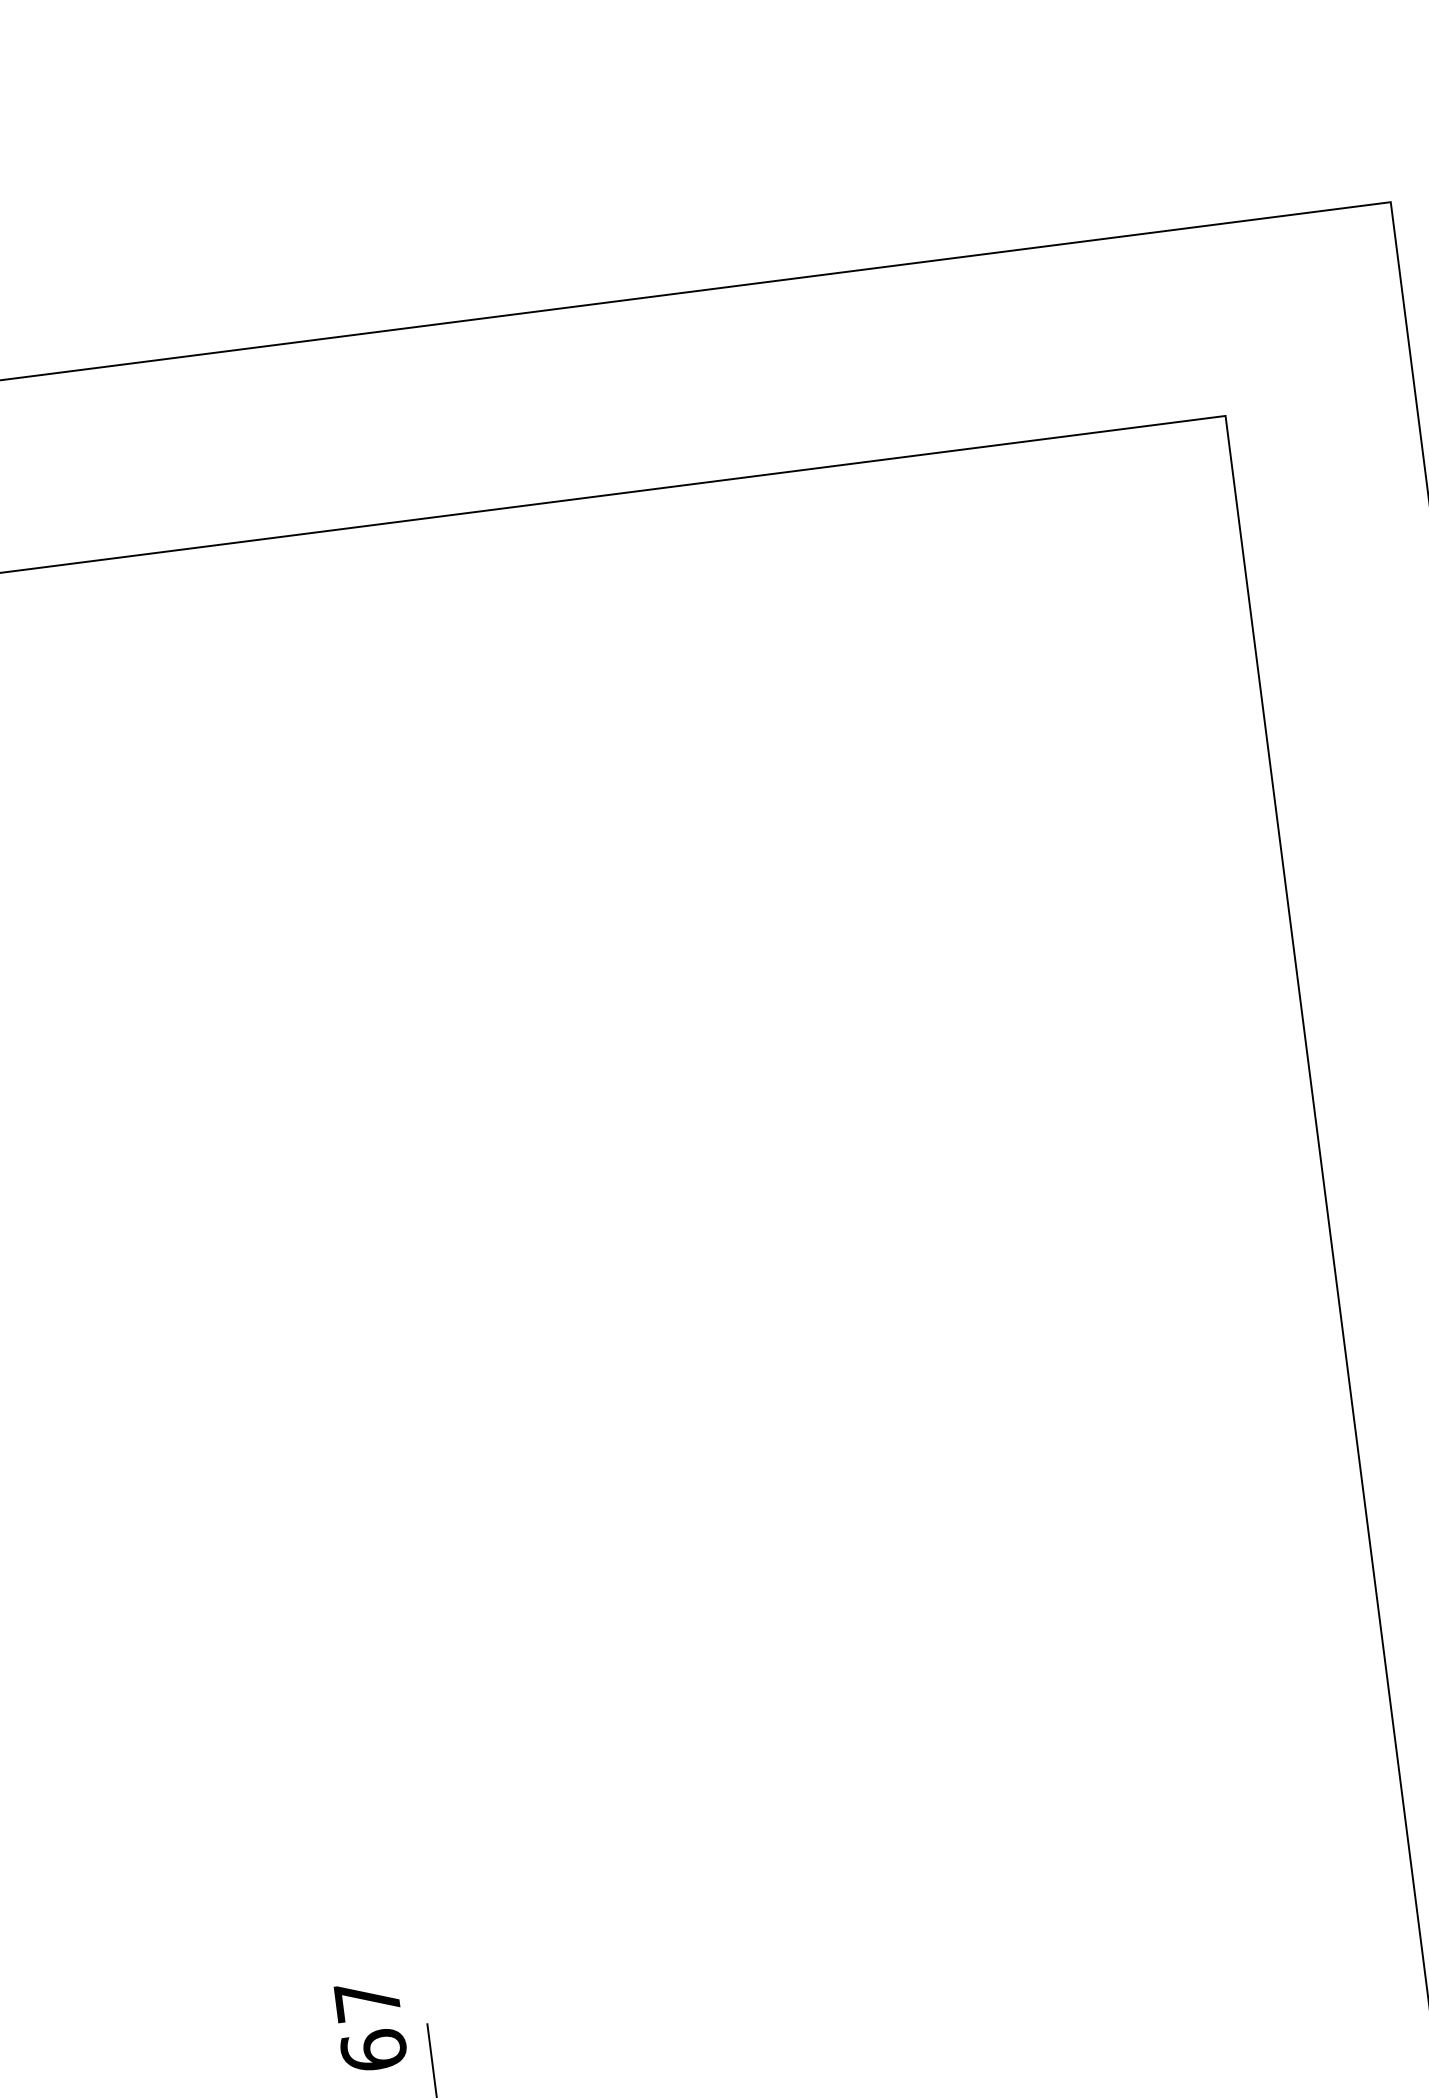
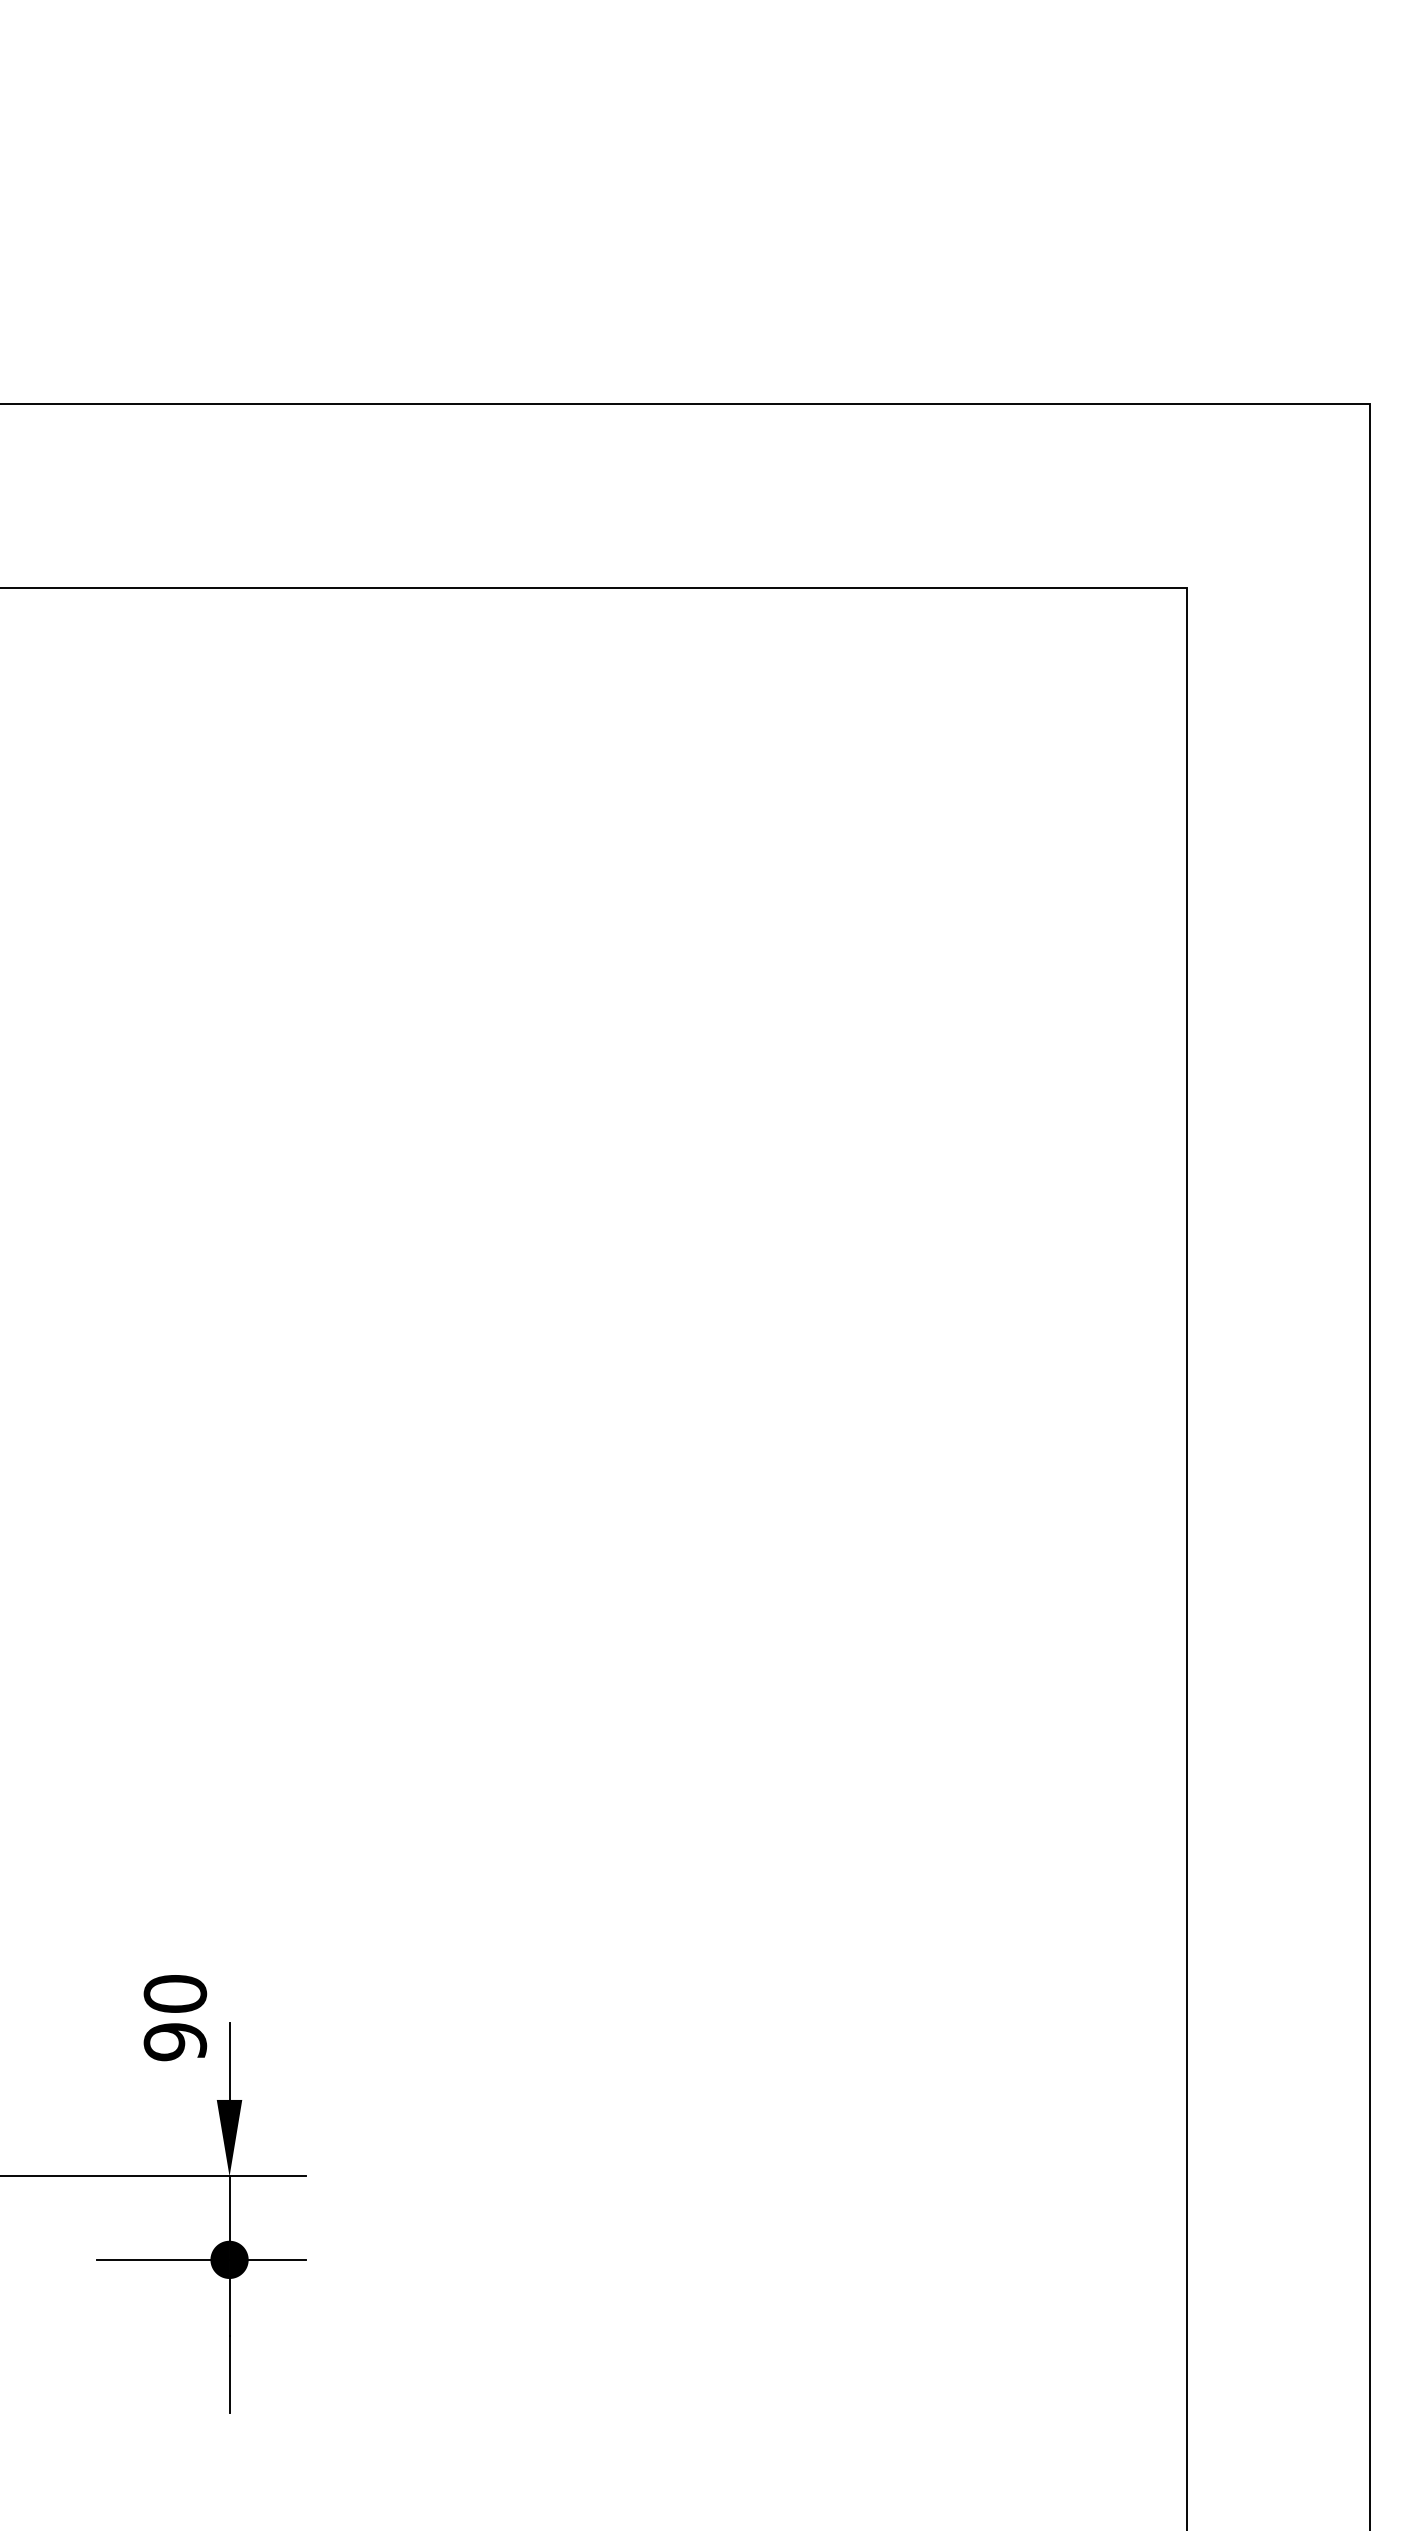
text: (370, 2026) -> (175, 2018), 67 -> 90

